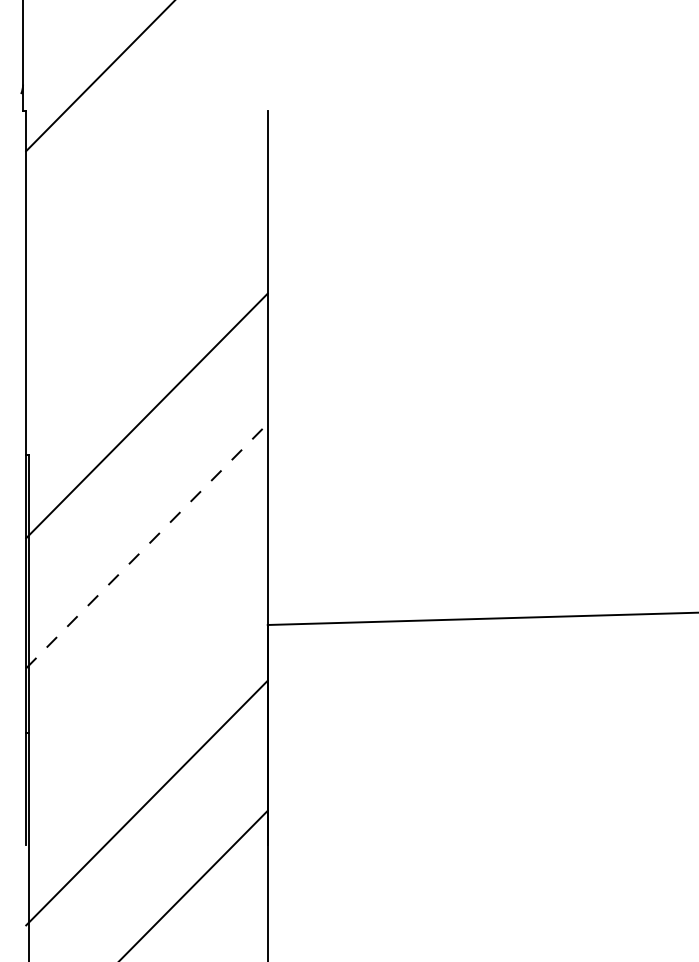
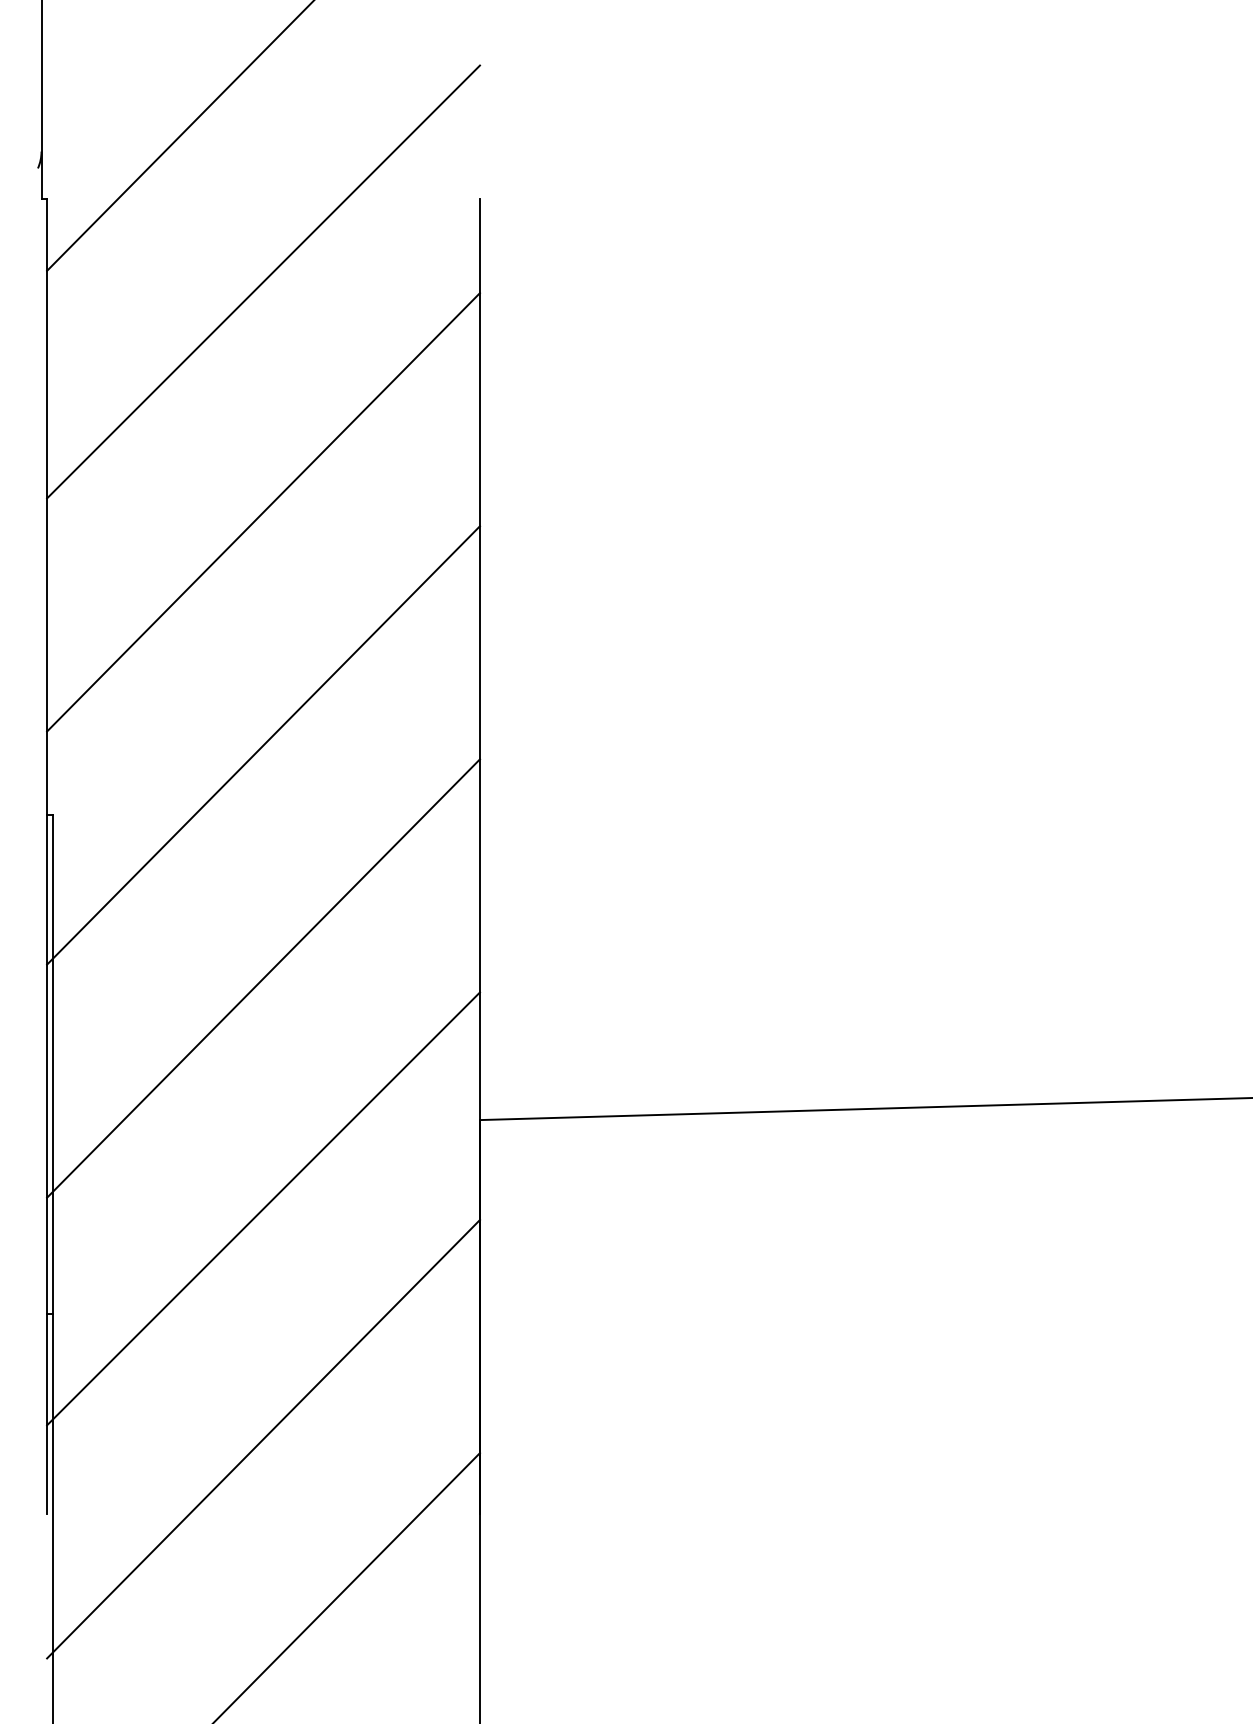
line: (146, 157) -> (262, 282), added
line: (146, 285) -> (262, 511), added
line: (146, 546) -> (262, 979), dashed -> solid
line: (146, 674) -> (262, 1208), added

